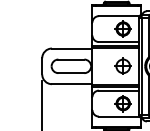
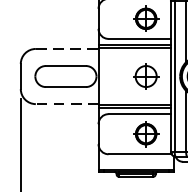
line: (72, 48) -> (67, 48), solid -> dashed
line: (71, 84) -> (66, 104), solid -> dashed

